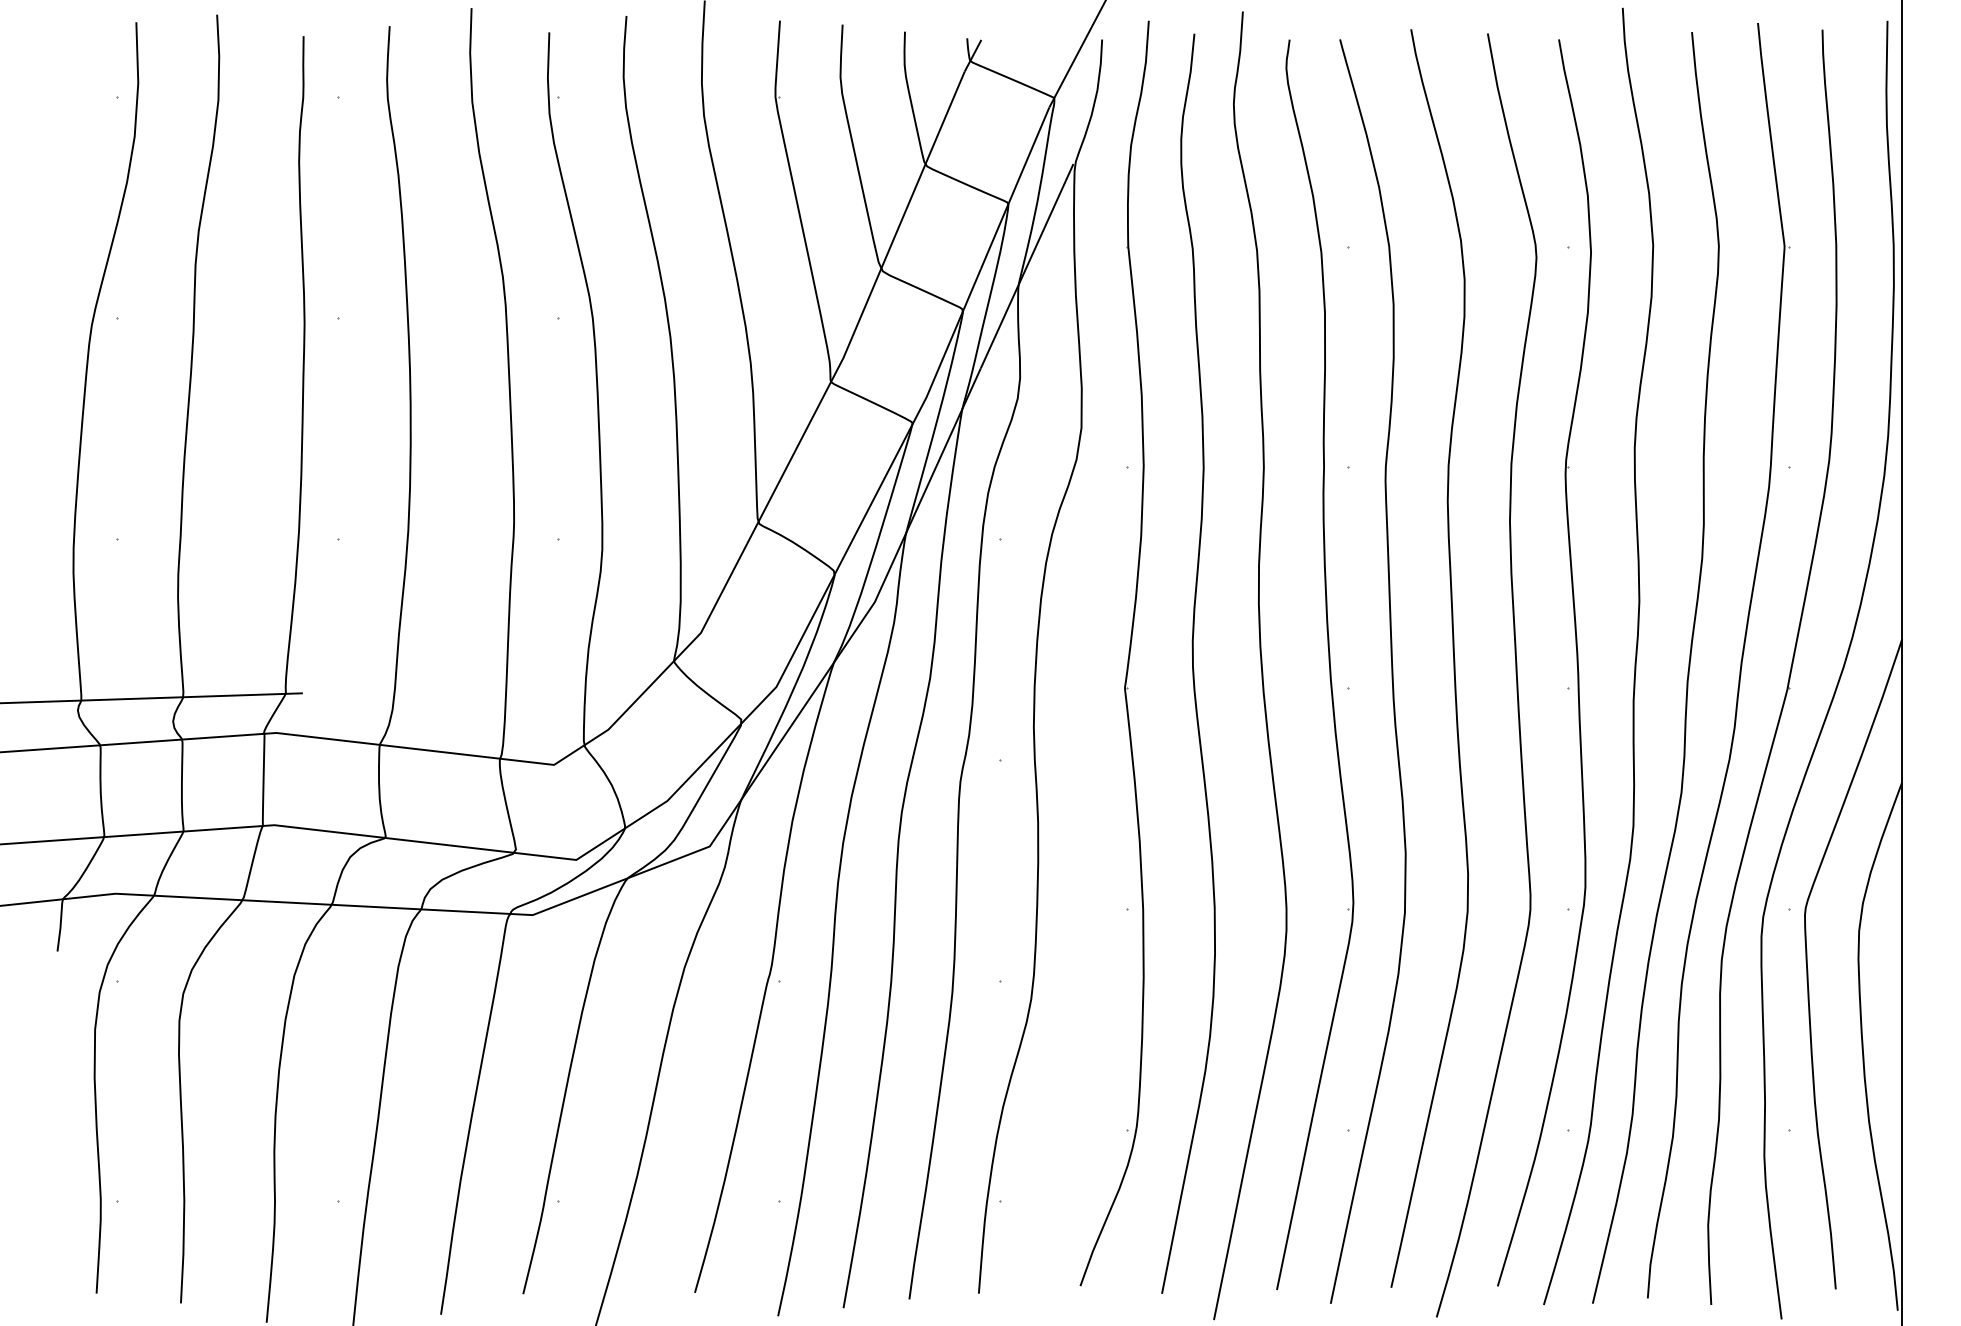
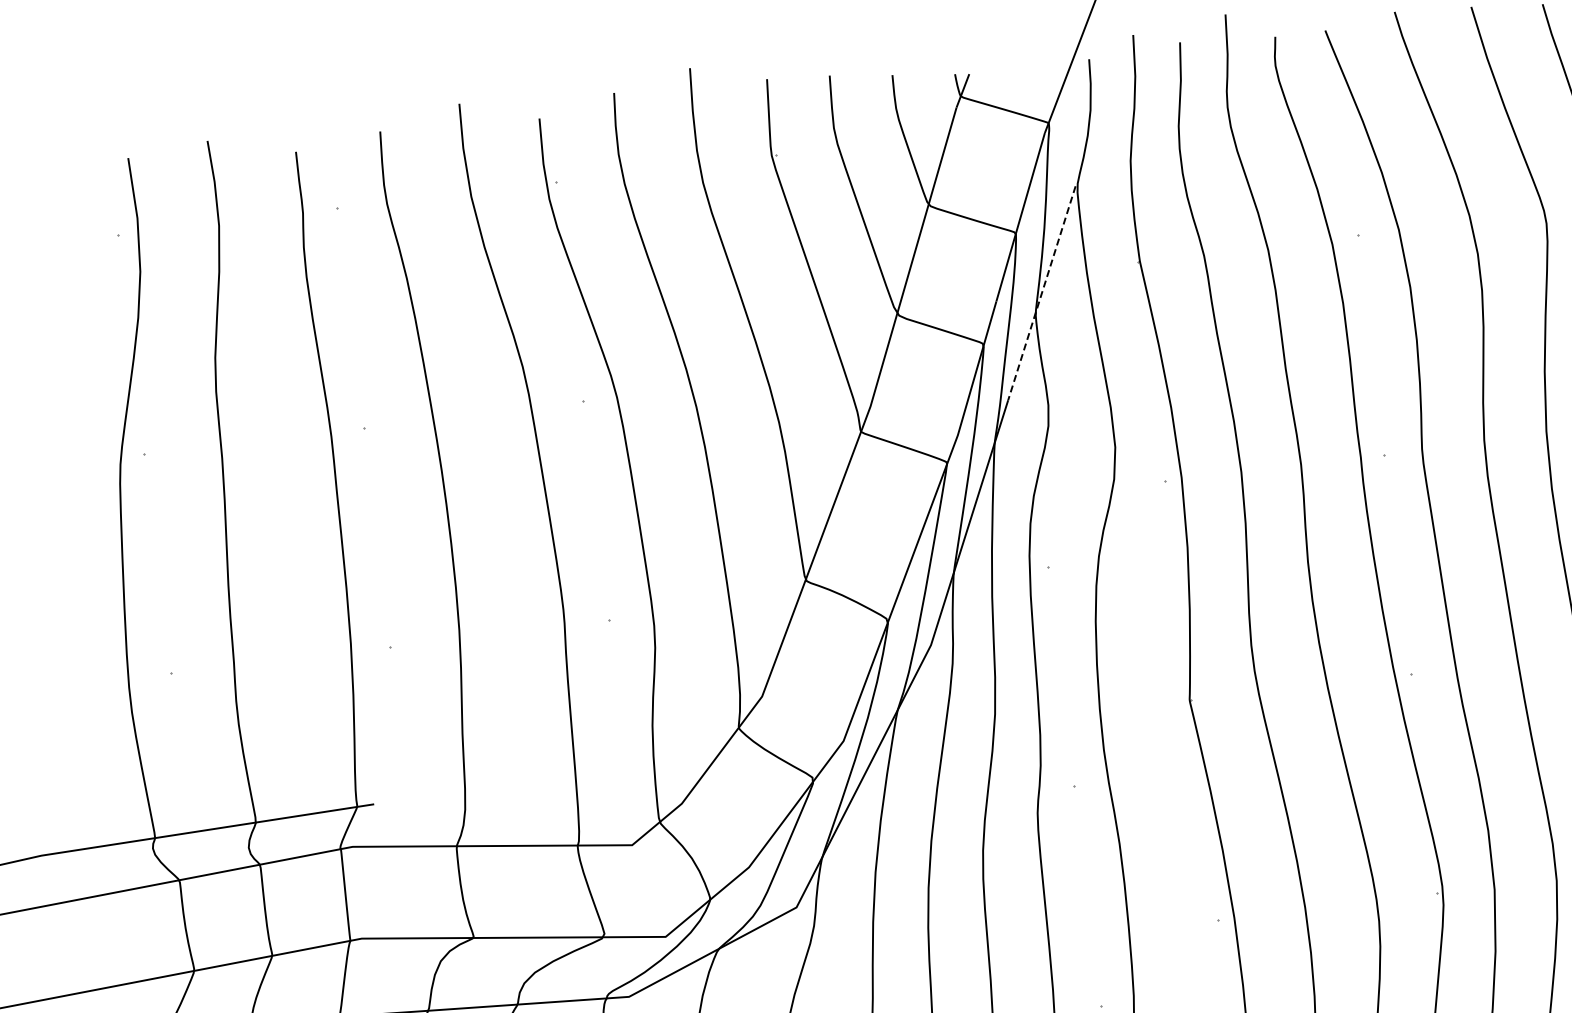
line: (1026, 266) -> (1041, 293), solid -> dashed

